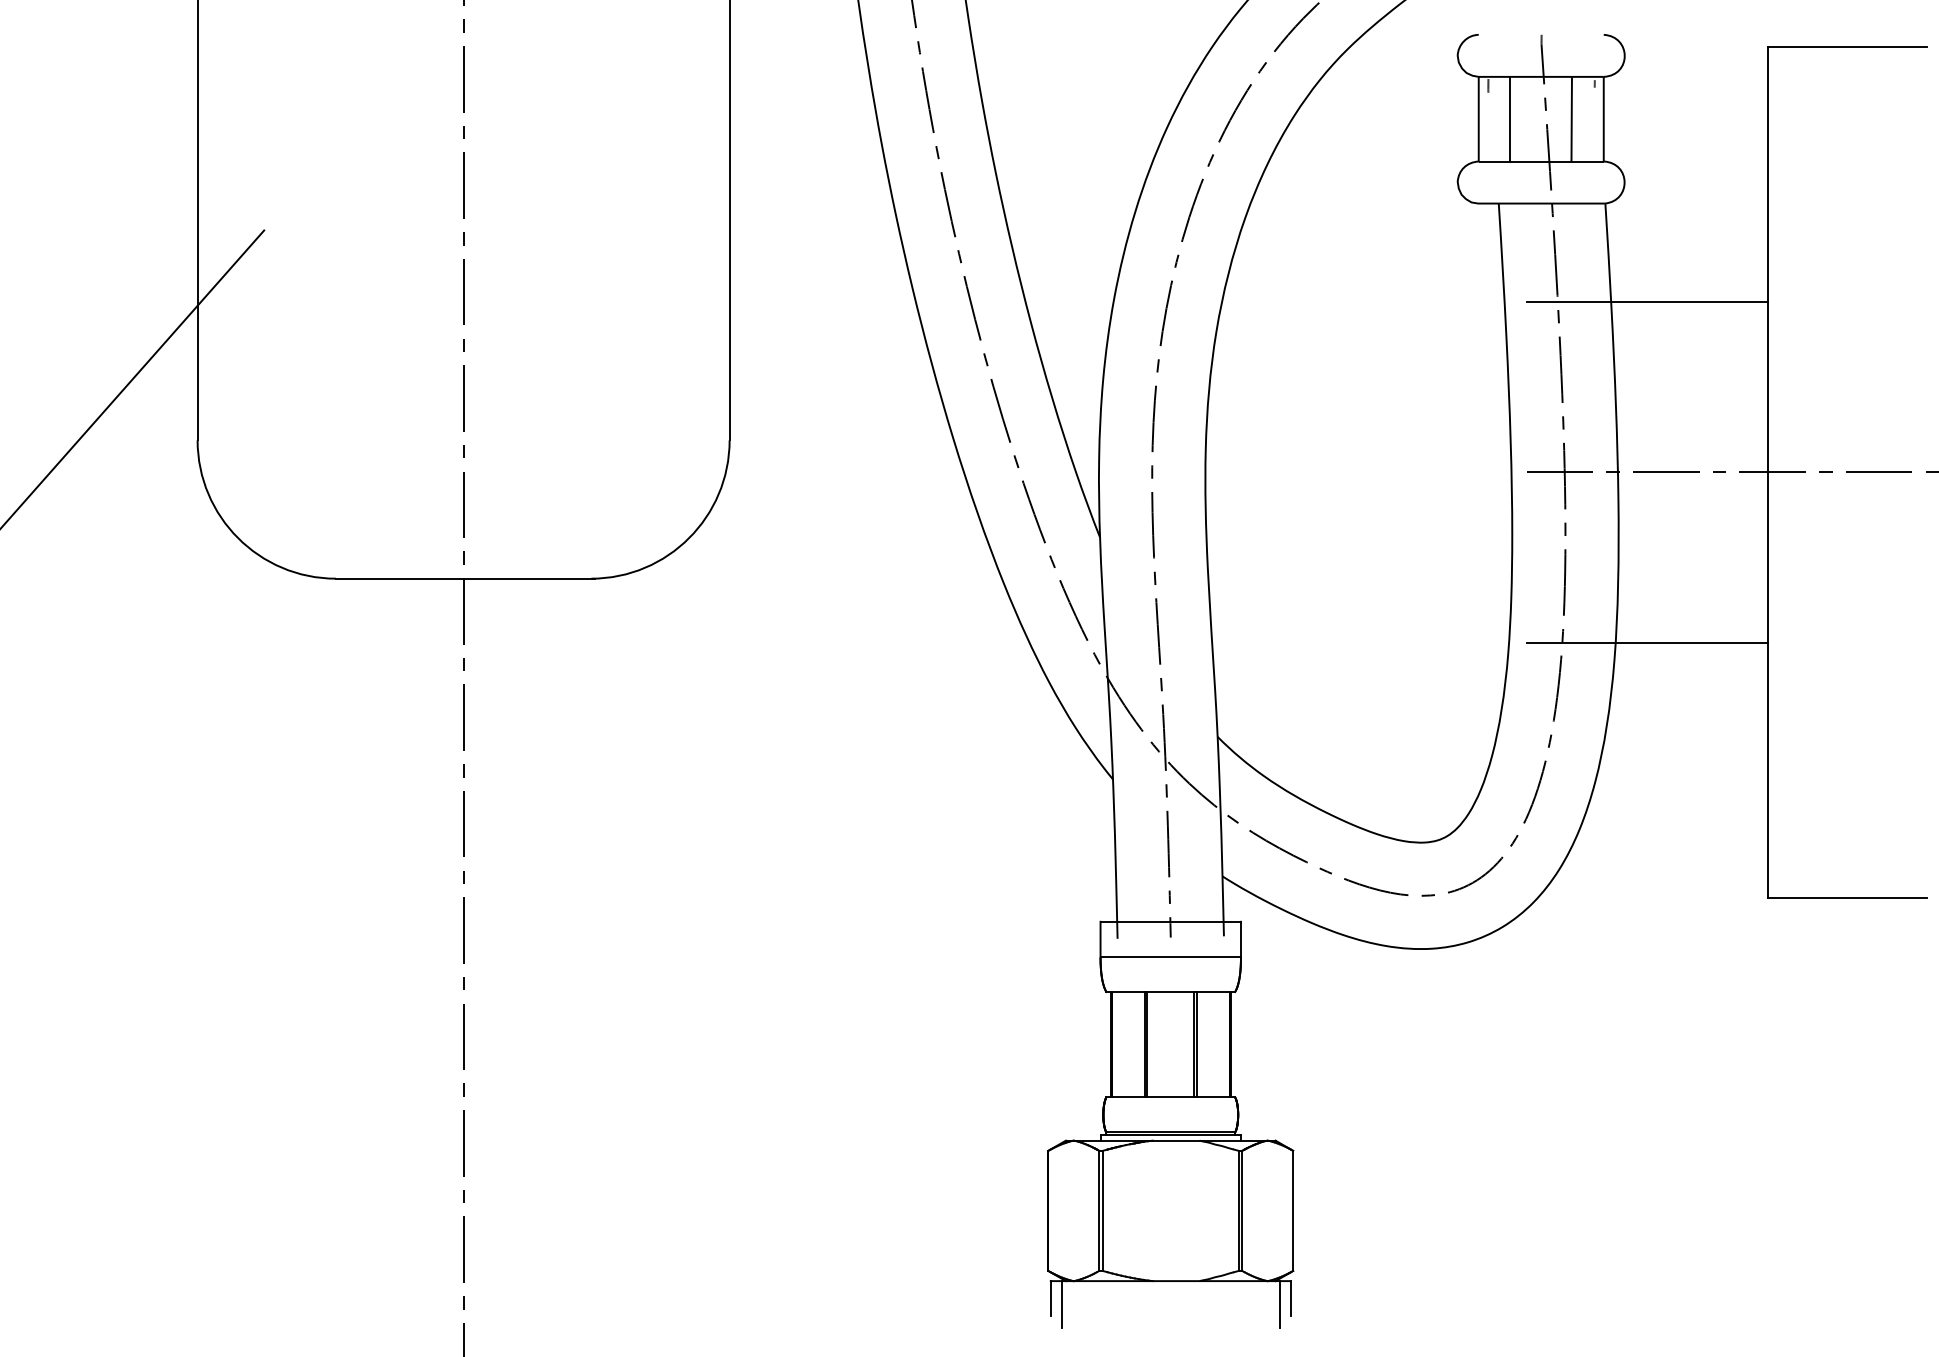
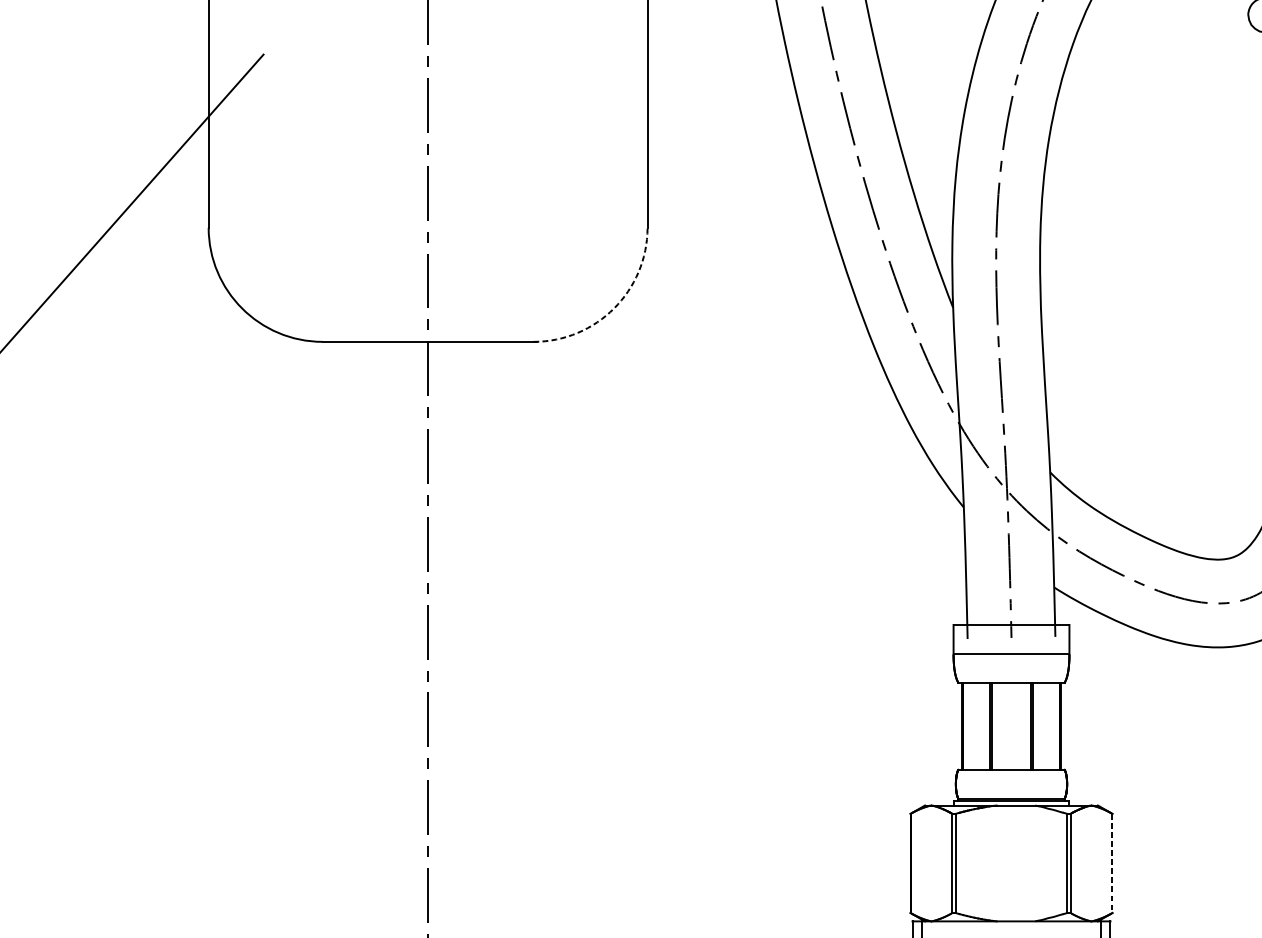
arc: (689, 538) -> (614, 308), solid -> dashed
line: (1293, 1211) -> (1112, 863), solid -> dashed

